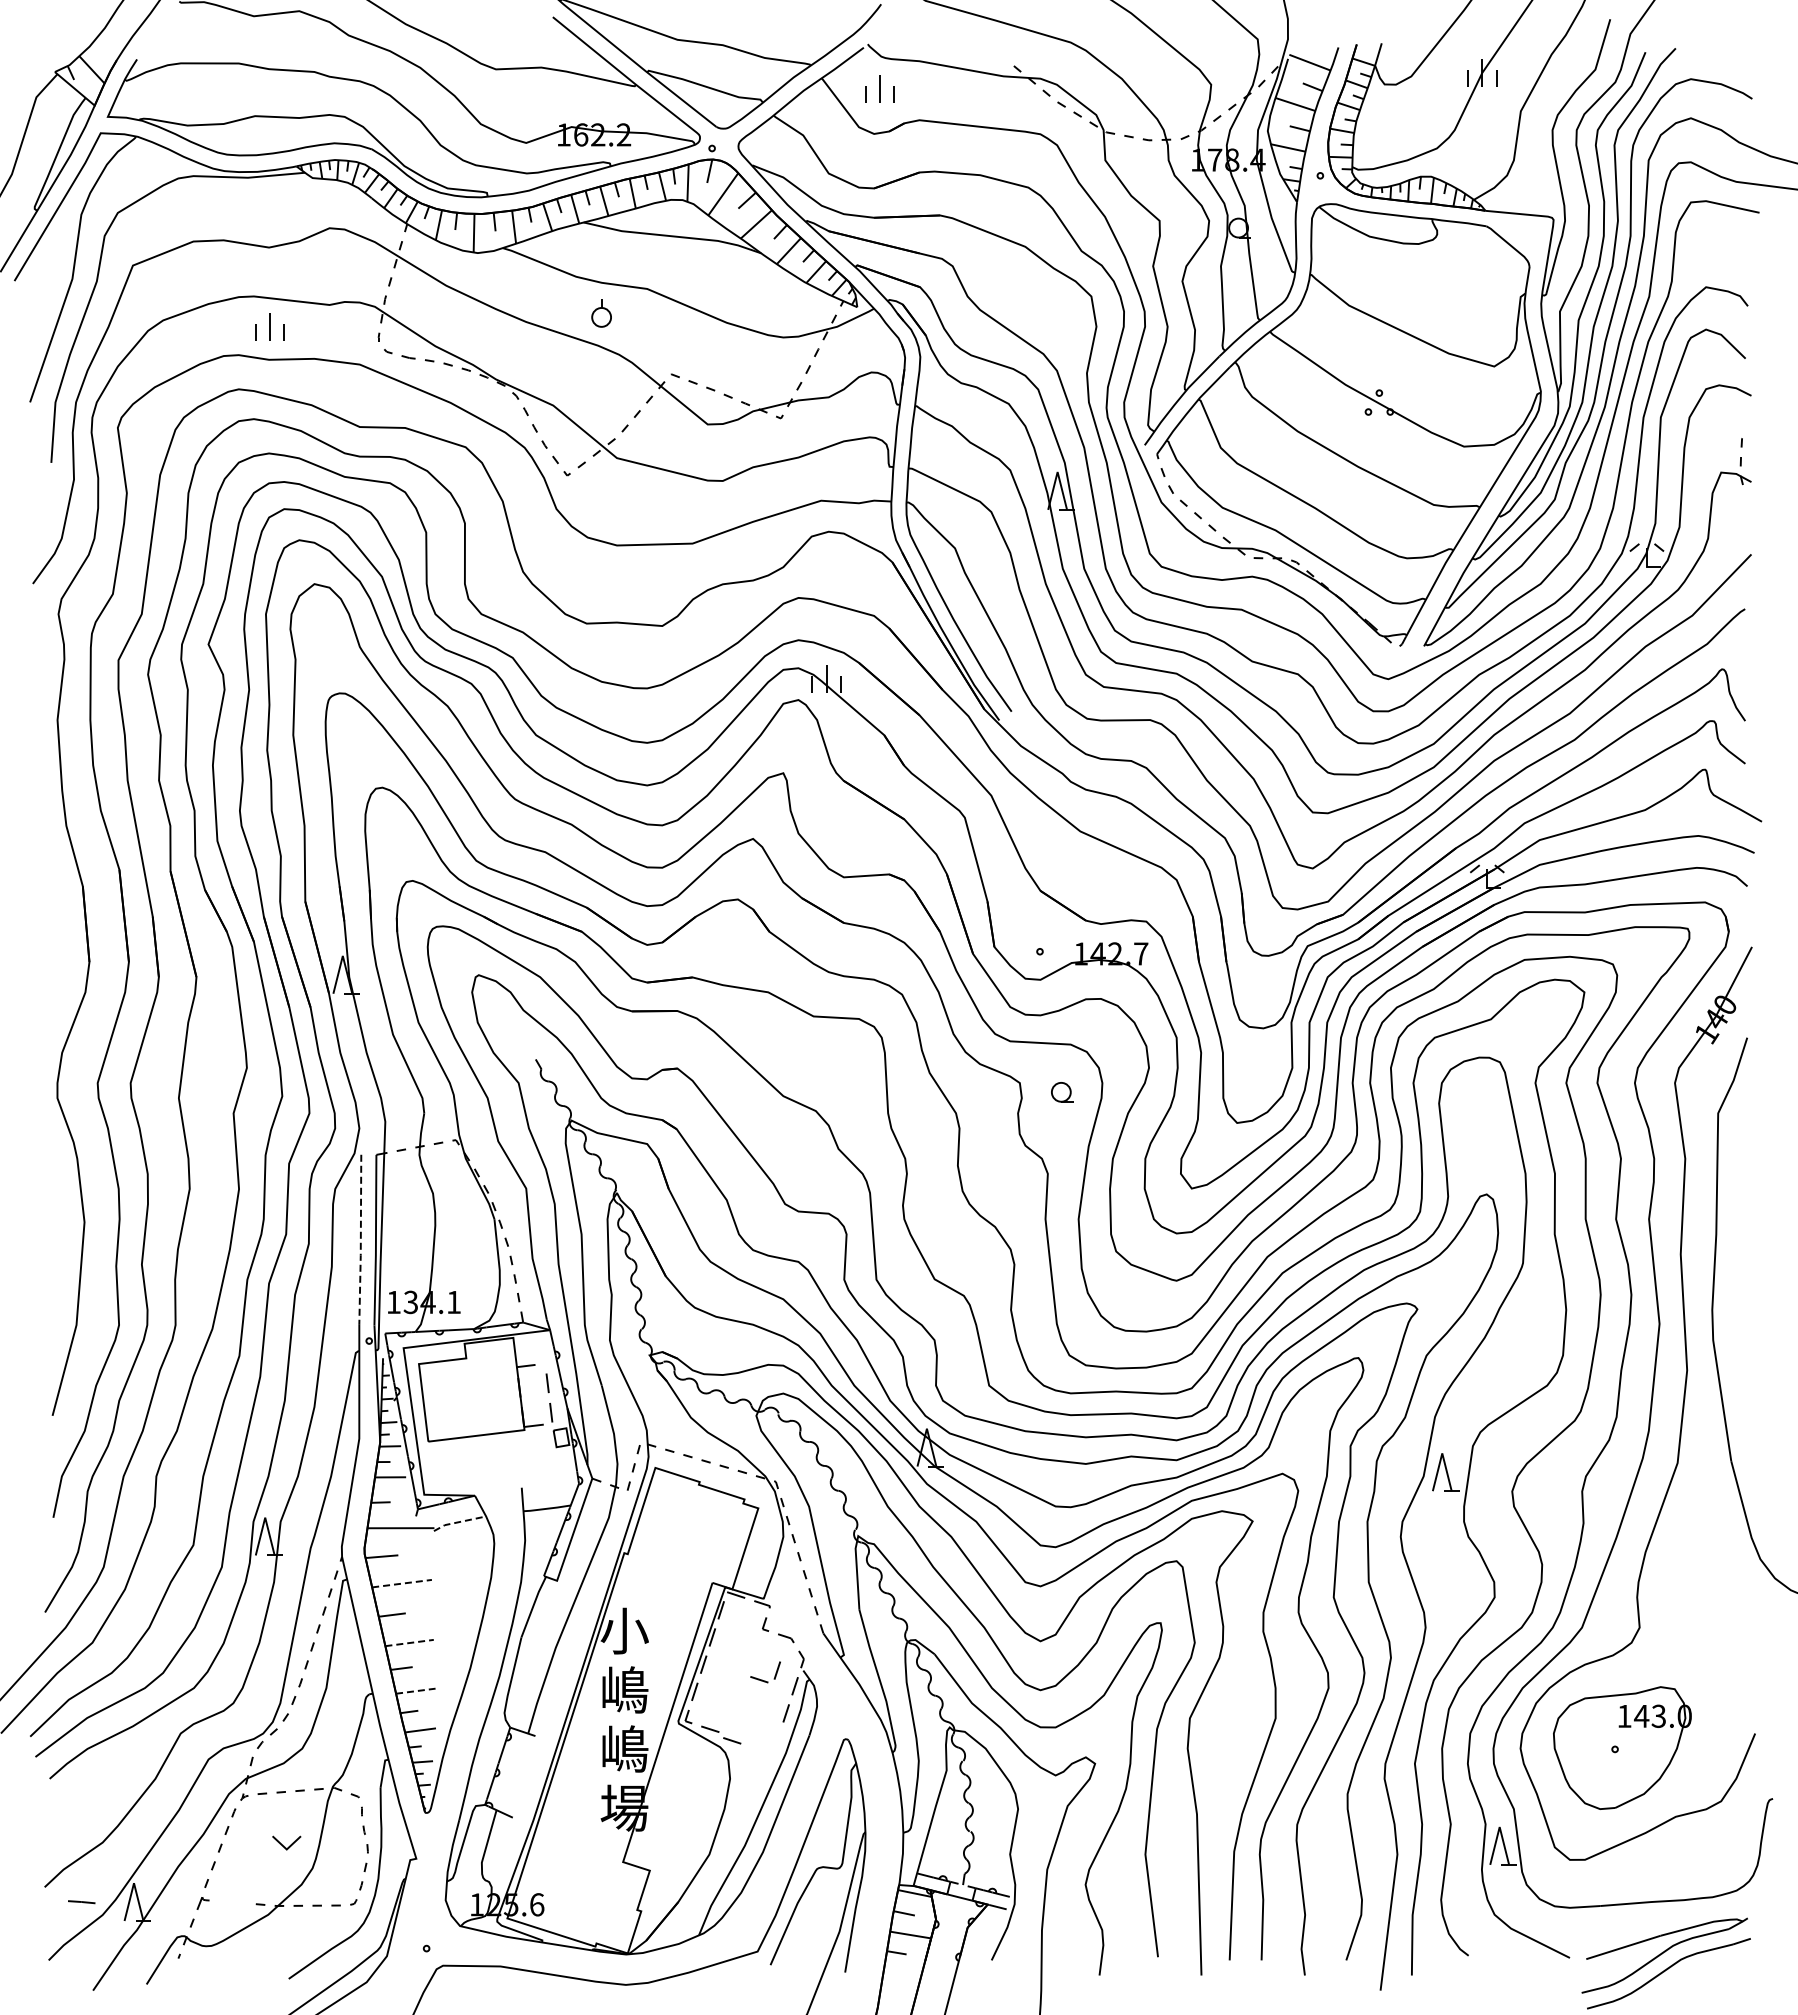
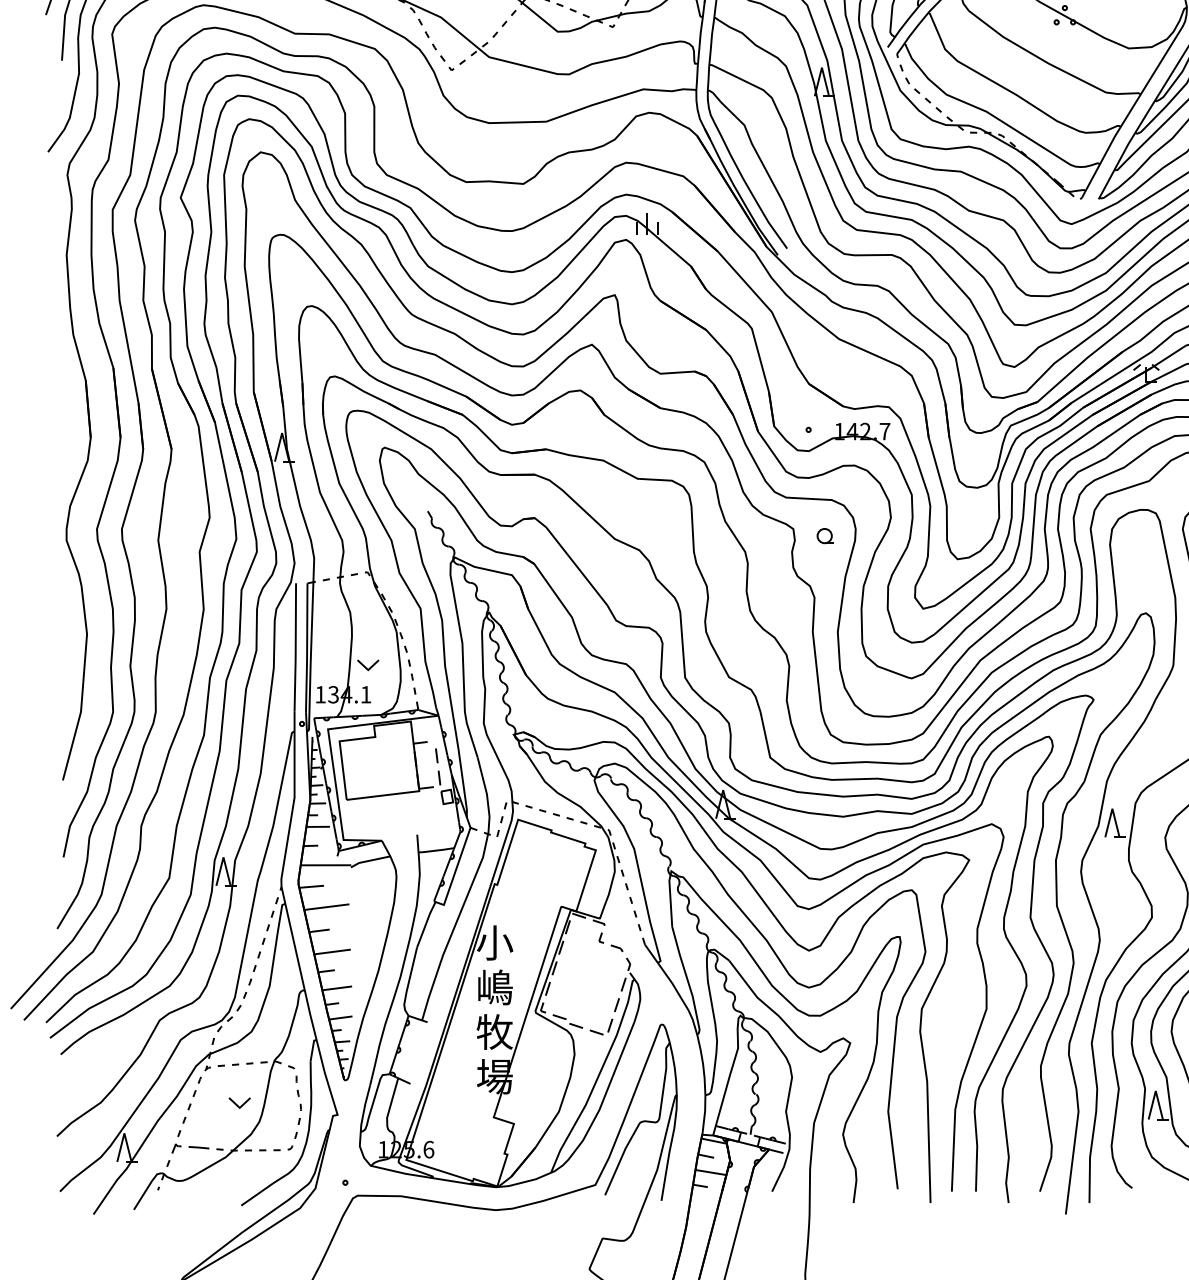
line: (360, 1240) -> (295, 648), dashed -> solid
part: (456, 1263) -> (367, 665), added
line: (459, 1522) -> (370, 860), dashed -> solid
line: (402, 1583) -> (327, 907), dashed -> solid
line: (410, 1642) -> (333, 951), dashed -> solid
part: (762, 1679) -> (599, 1032), moved
line: (415, 1691) -> (336, 988), dashed -> solid
text: (624, 1748) -> (494, 1031), 嶋 -> 牧
line: (81, 1902) -> (198, 1147), moved

